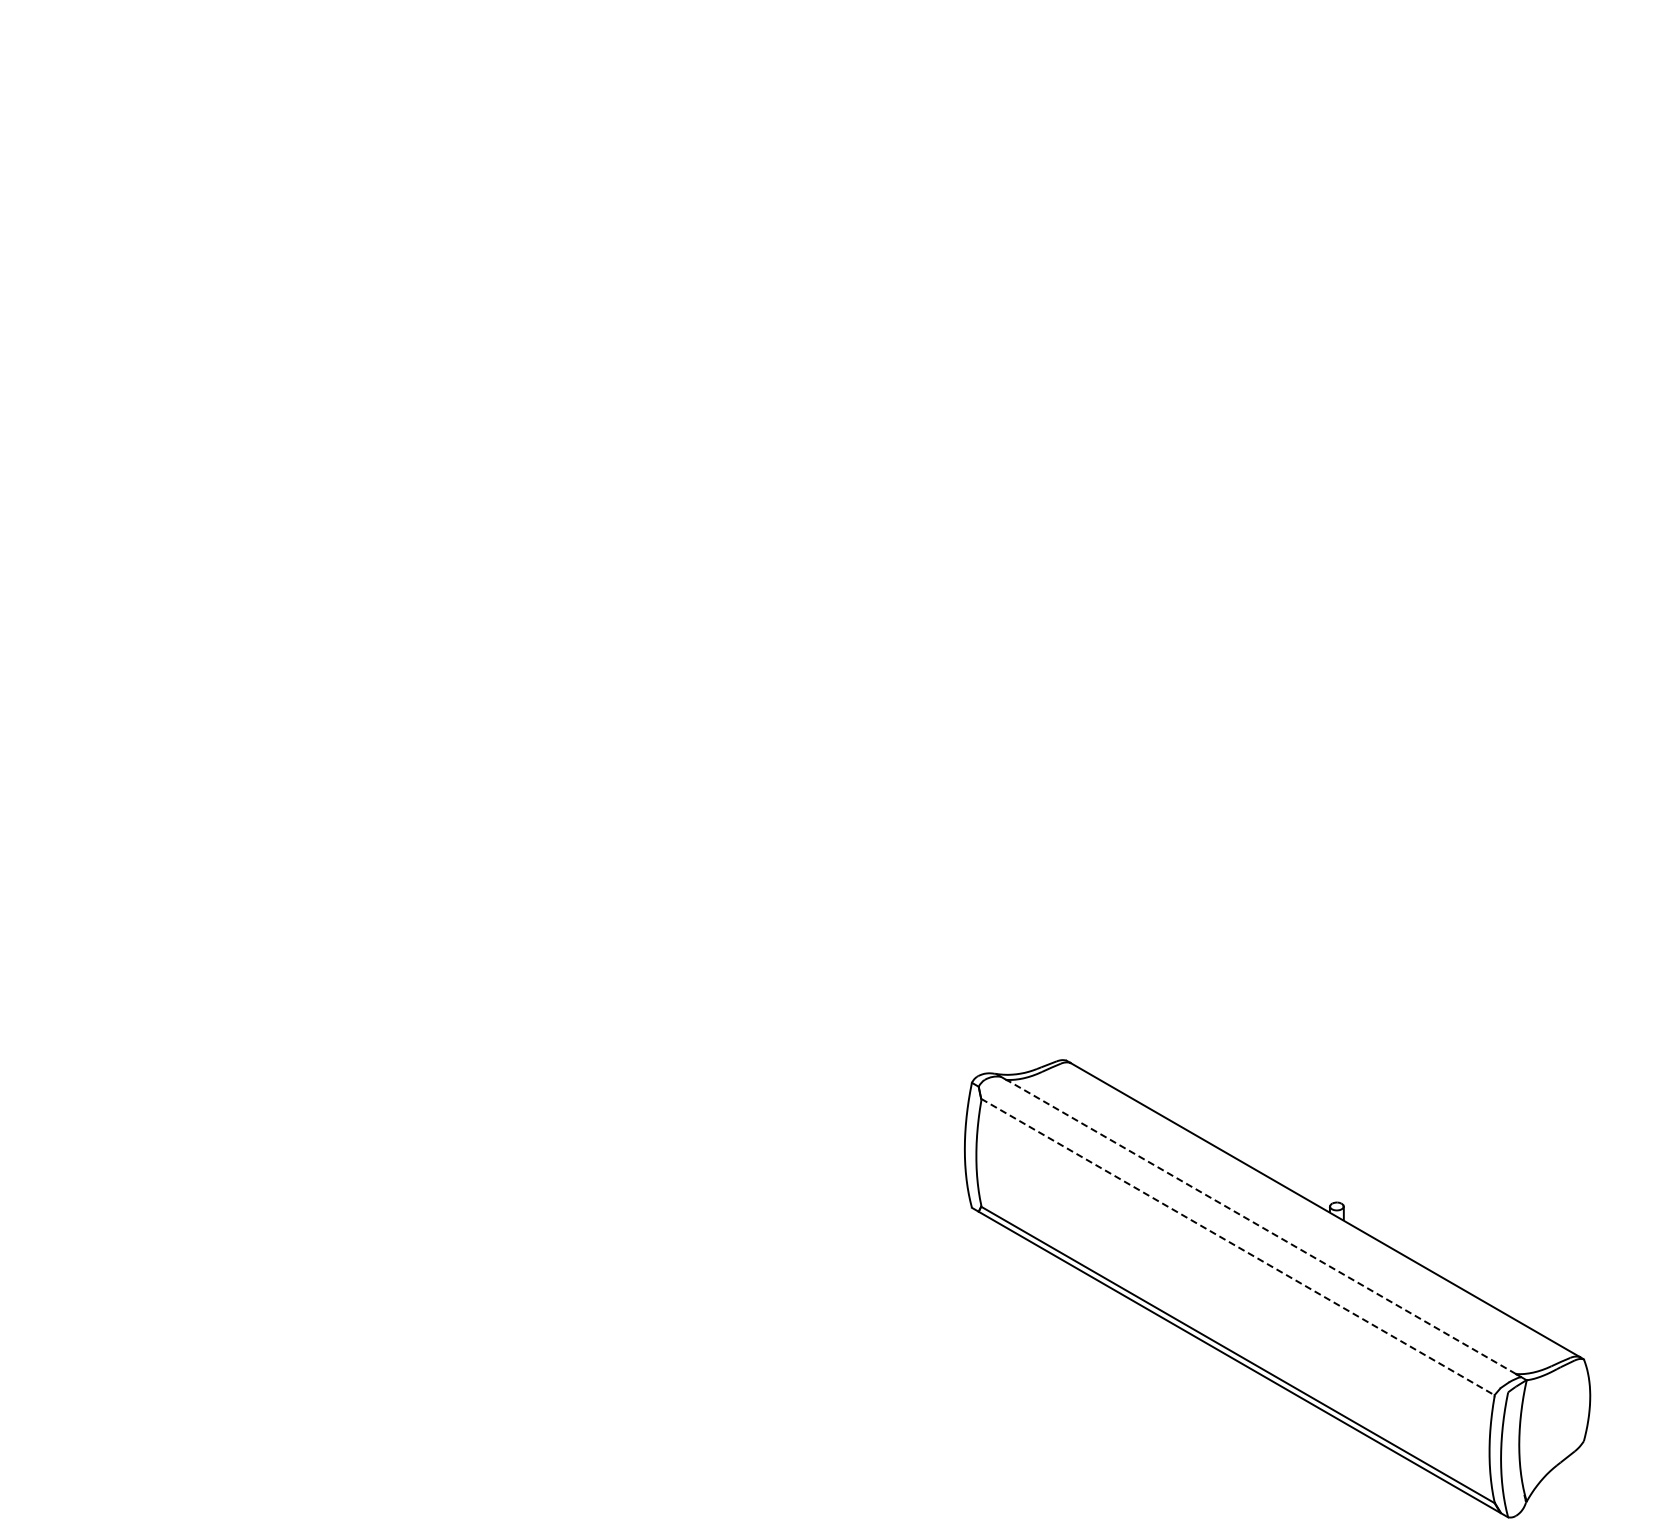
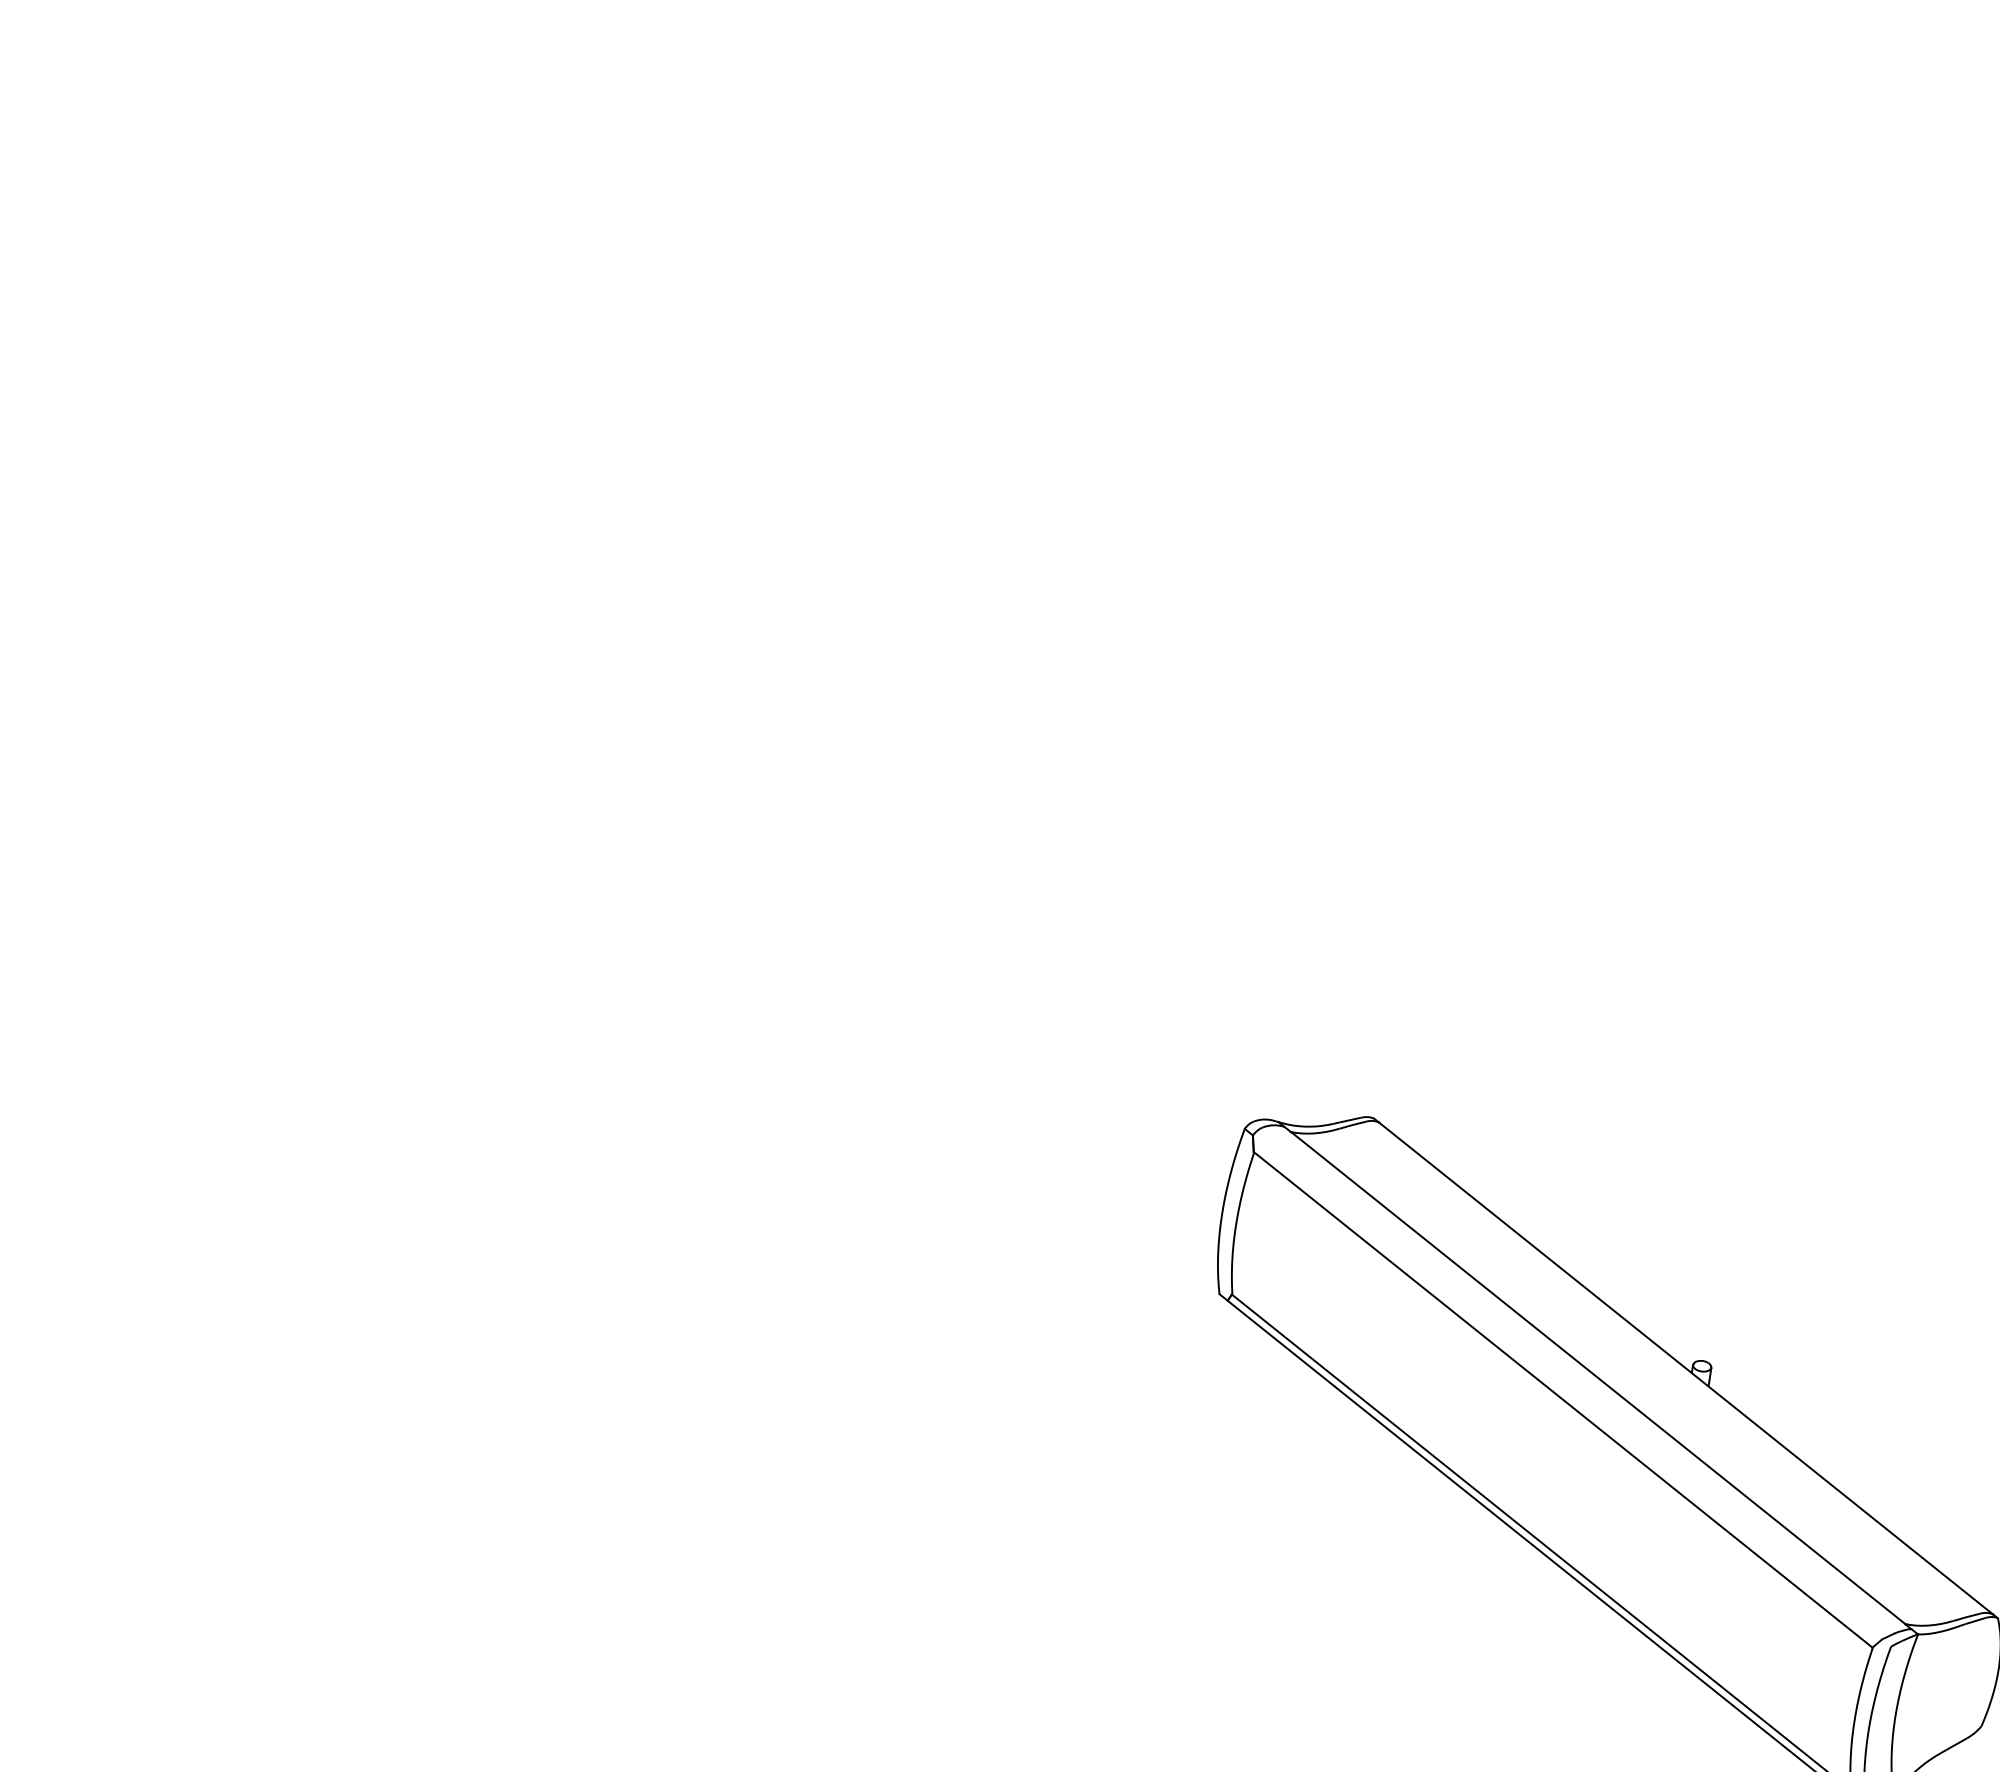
line: (1261, 1227) -> (1598, 1378), dashed -> solid
line: (1238, 1247) -> (1563, 1400), dashed -> solid

